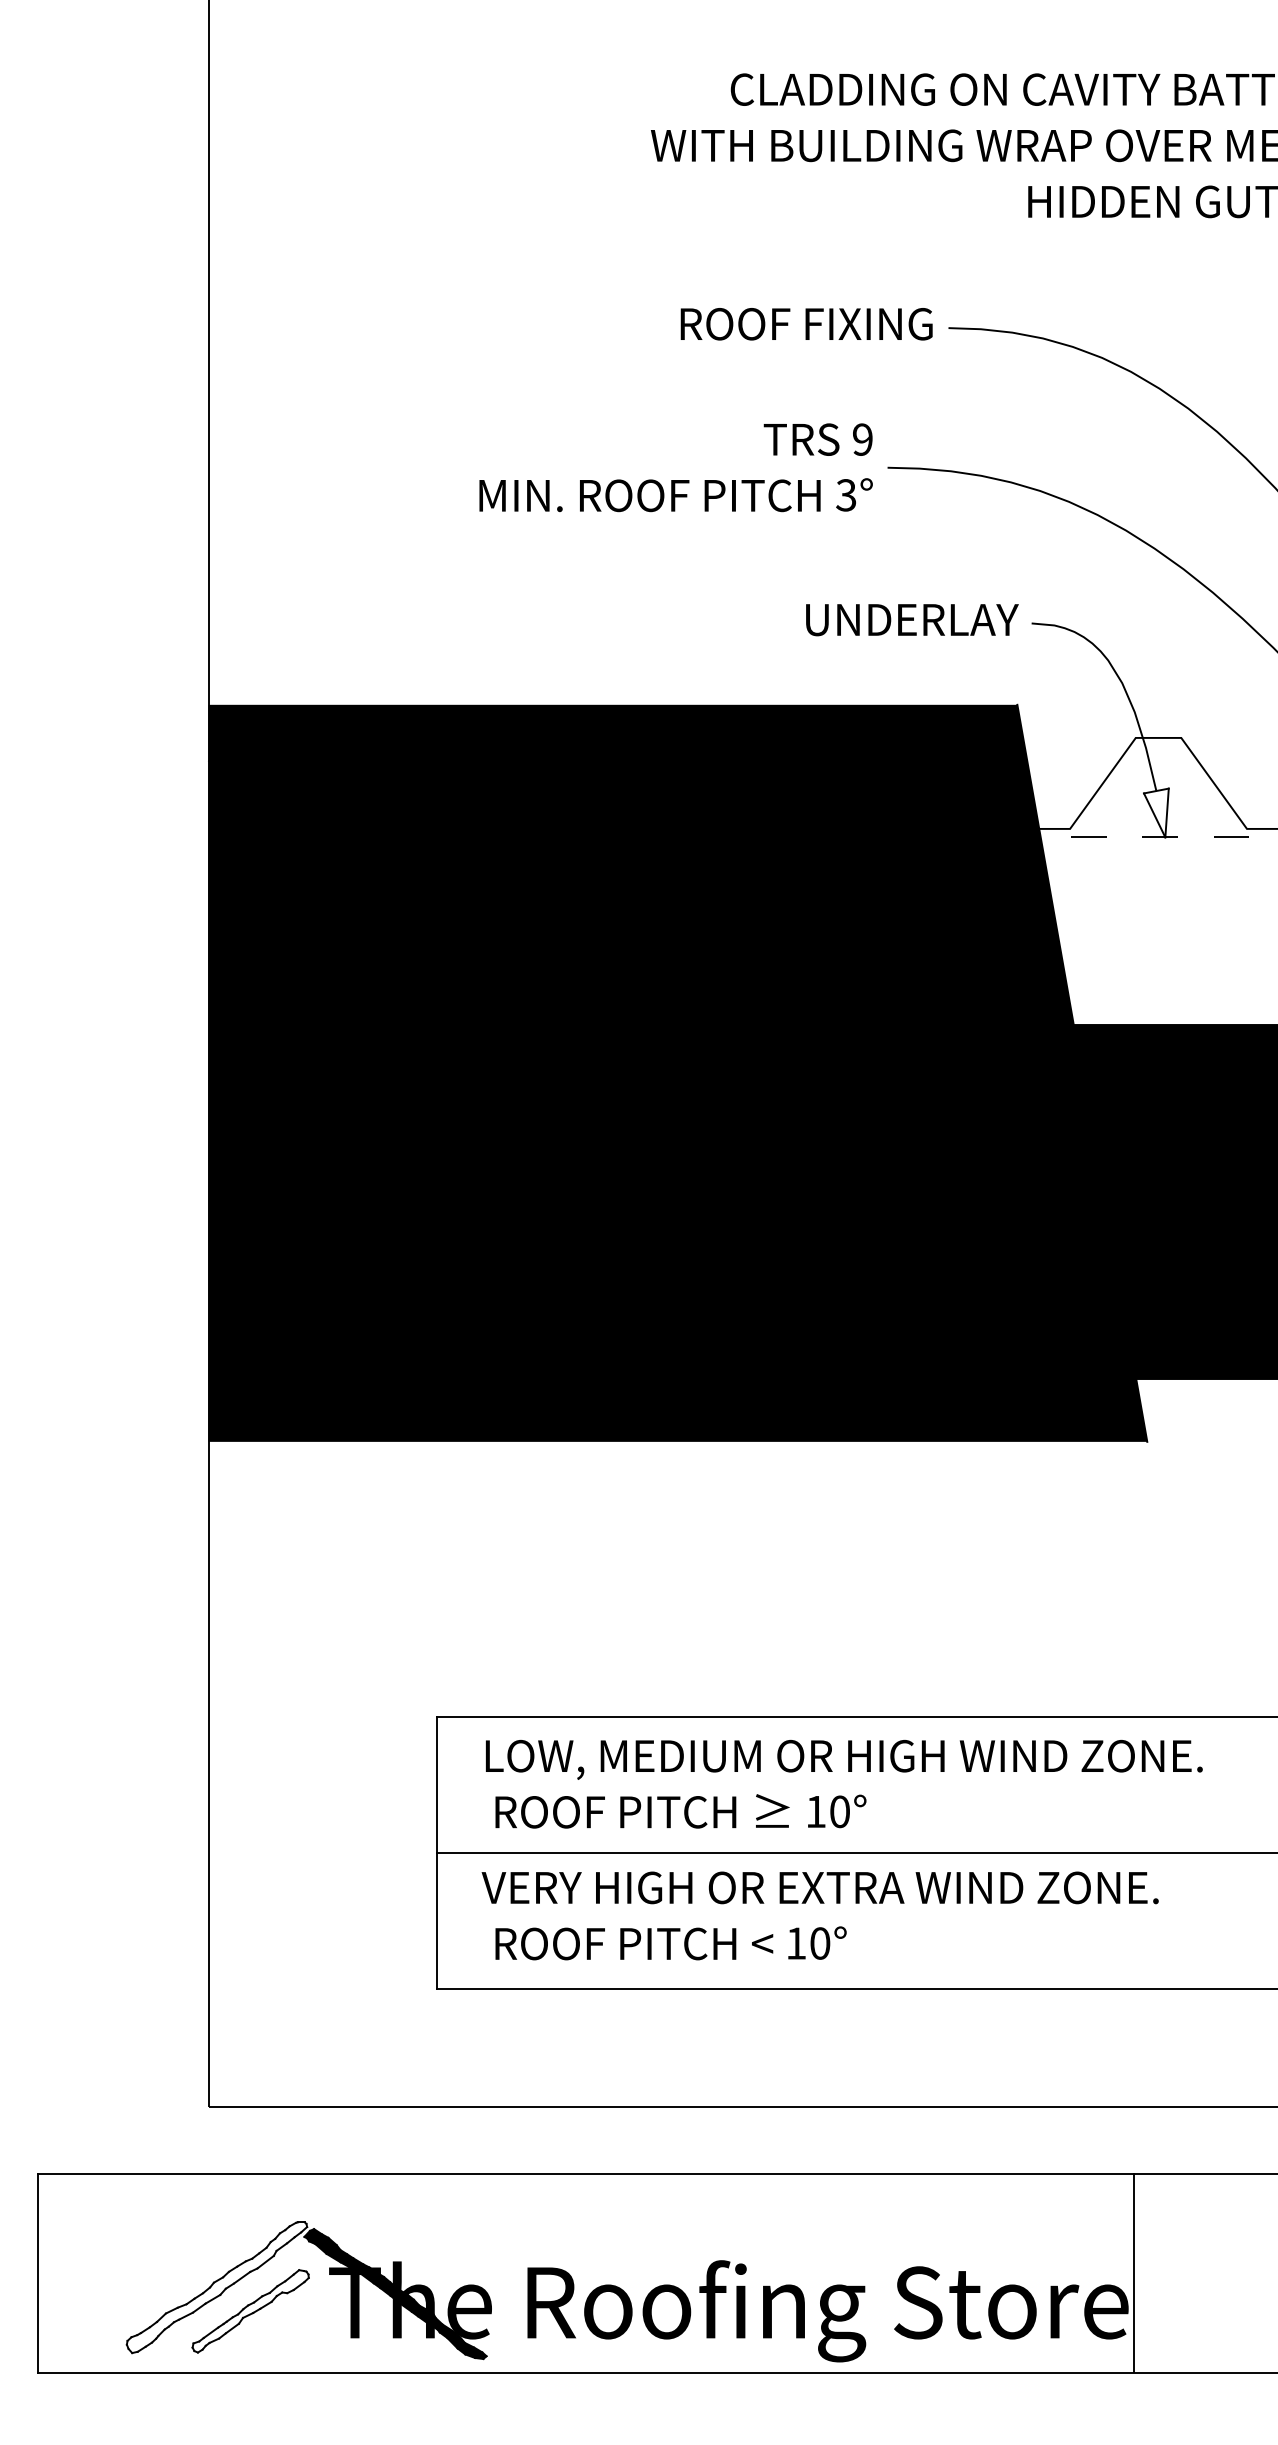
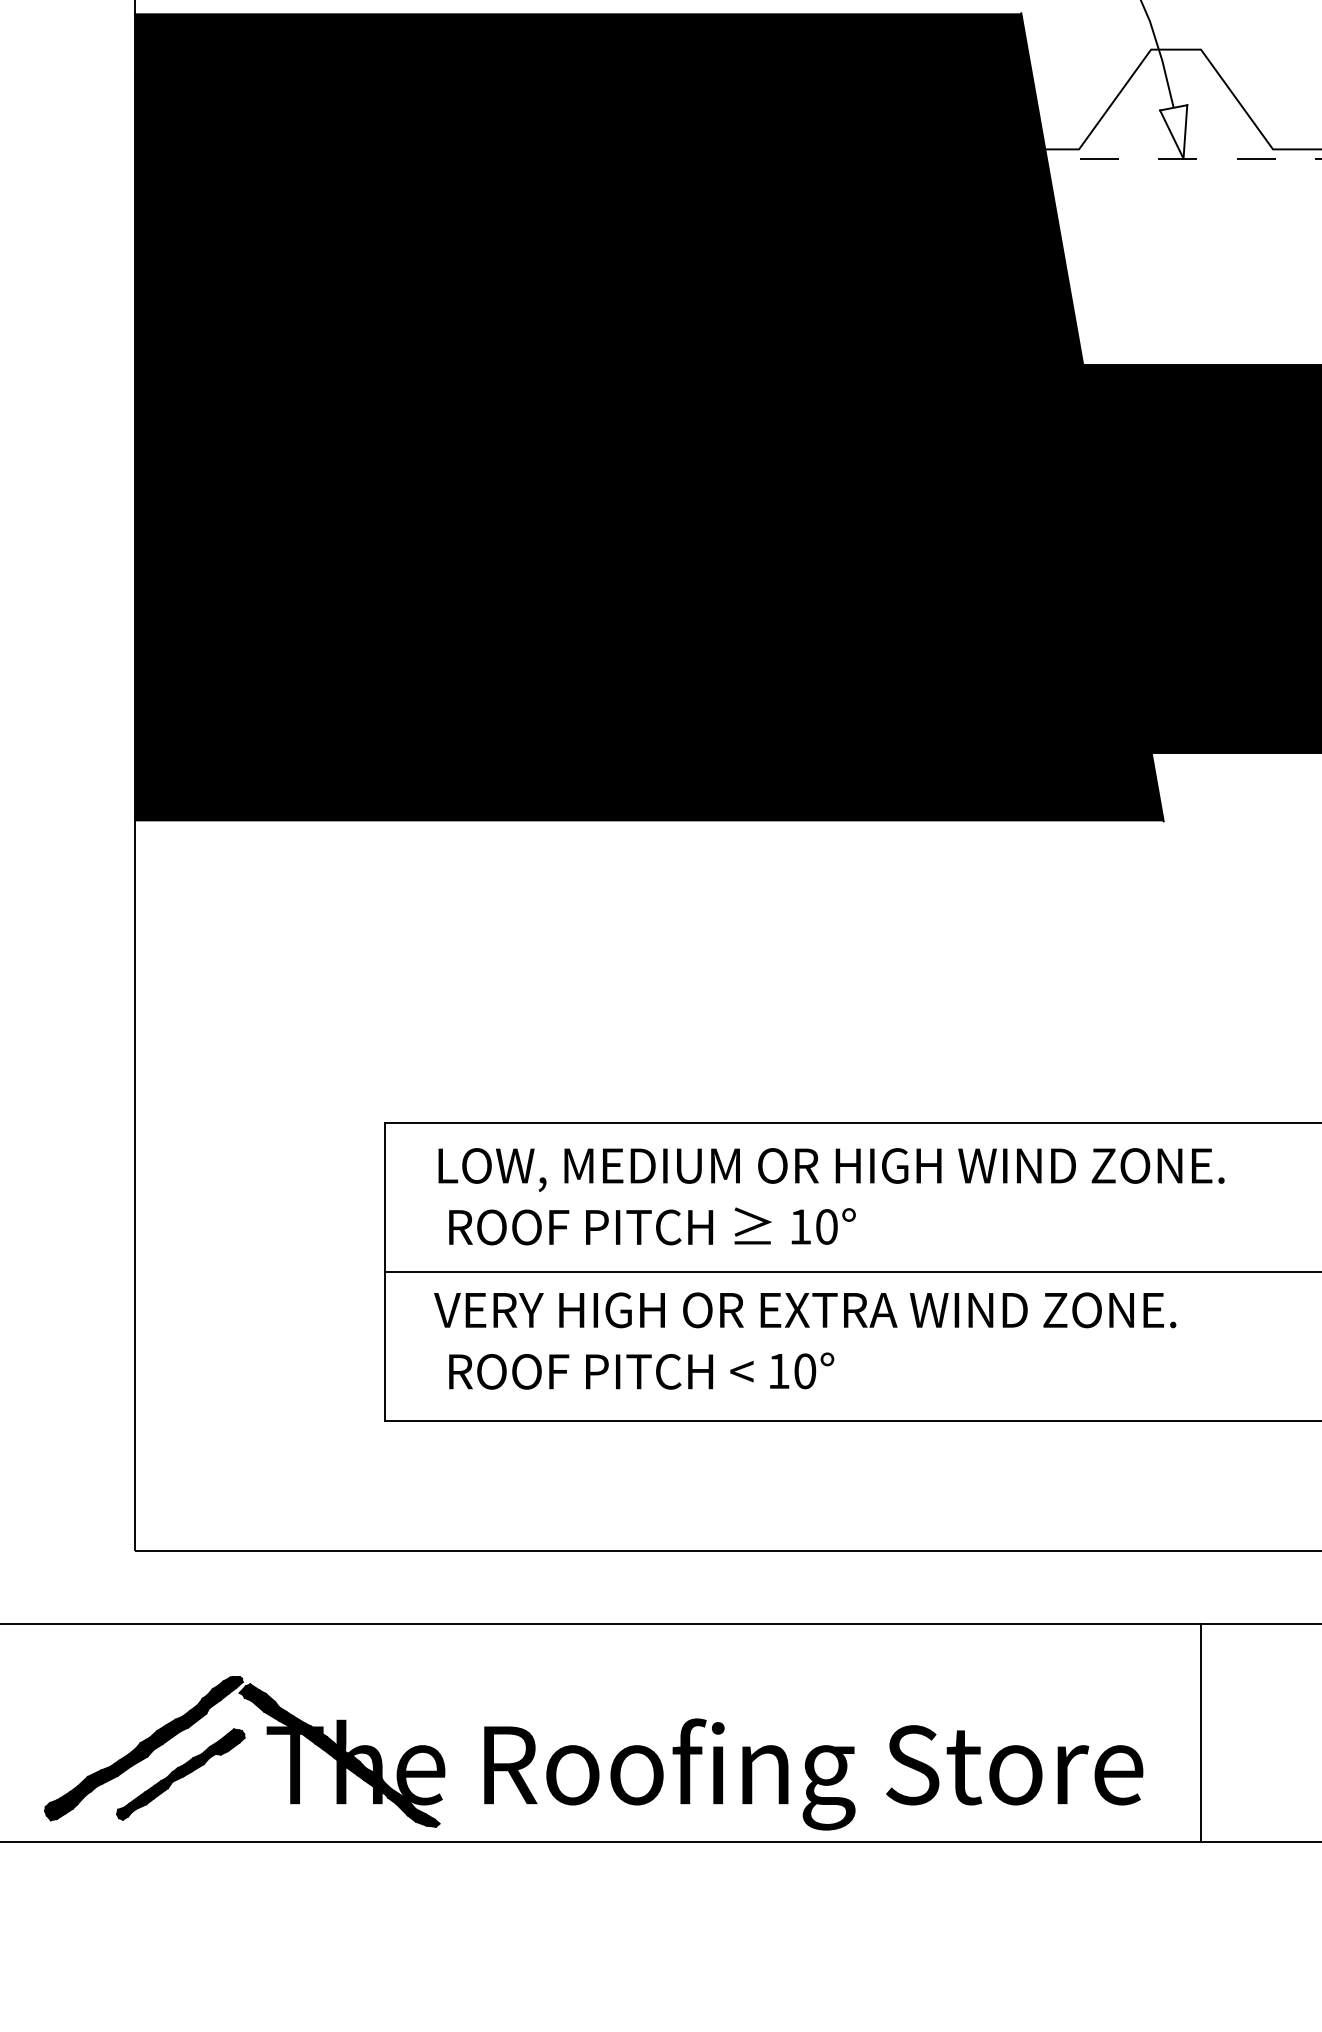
line: (1134, 2272) -> (1201, 1731), moved
fill: (216, 2287) -> (143, 1748), added
fill: (250, 2311) -> (180, 1774), added

